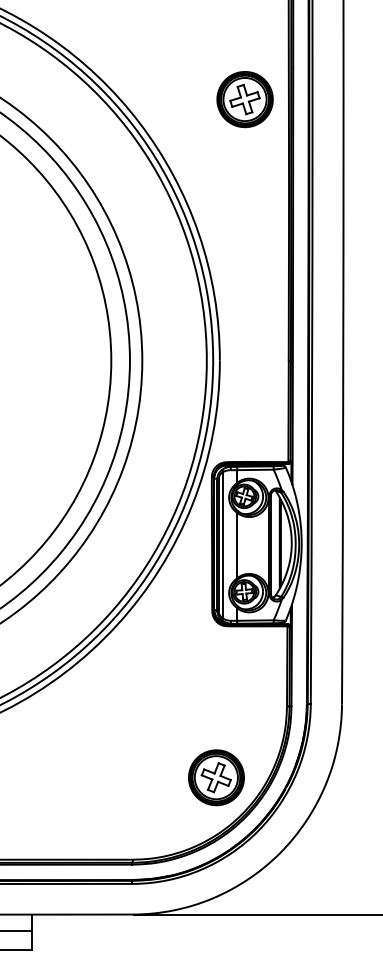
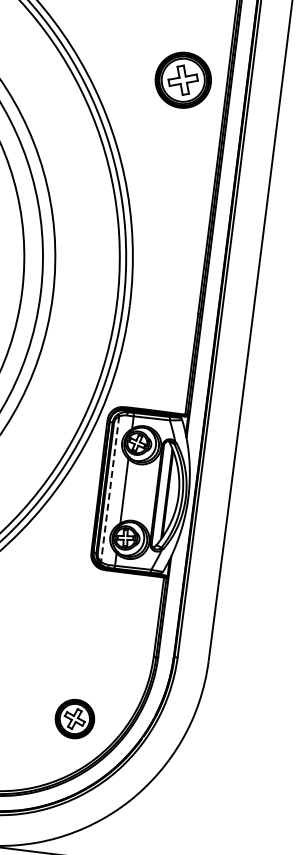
part: (244, 99) -> (182, 80), moved
line: (223, 545) -> (110, 489), solid -> dashed
part: (216, 777) -> (75, 718), size x0.7

